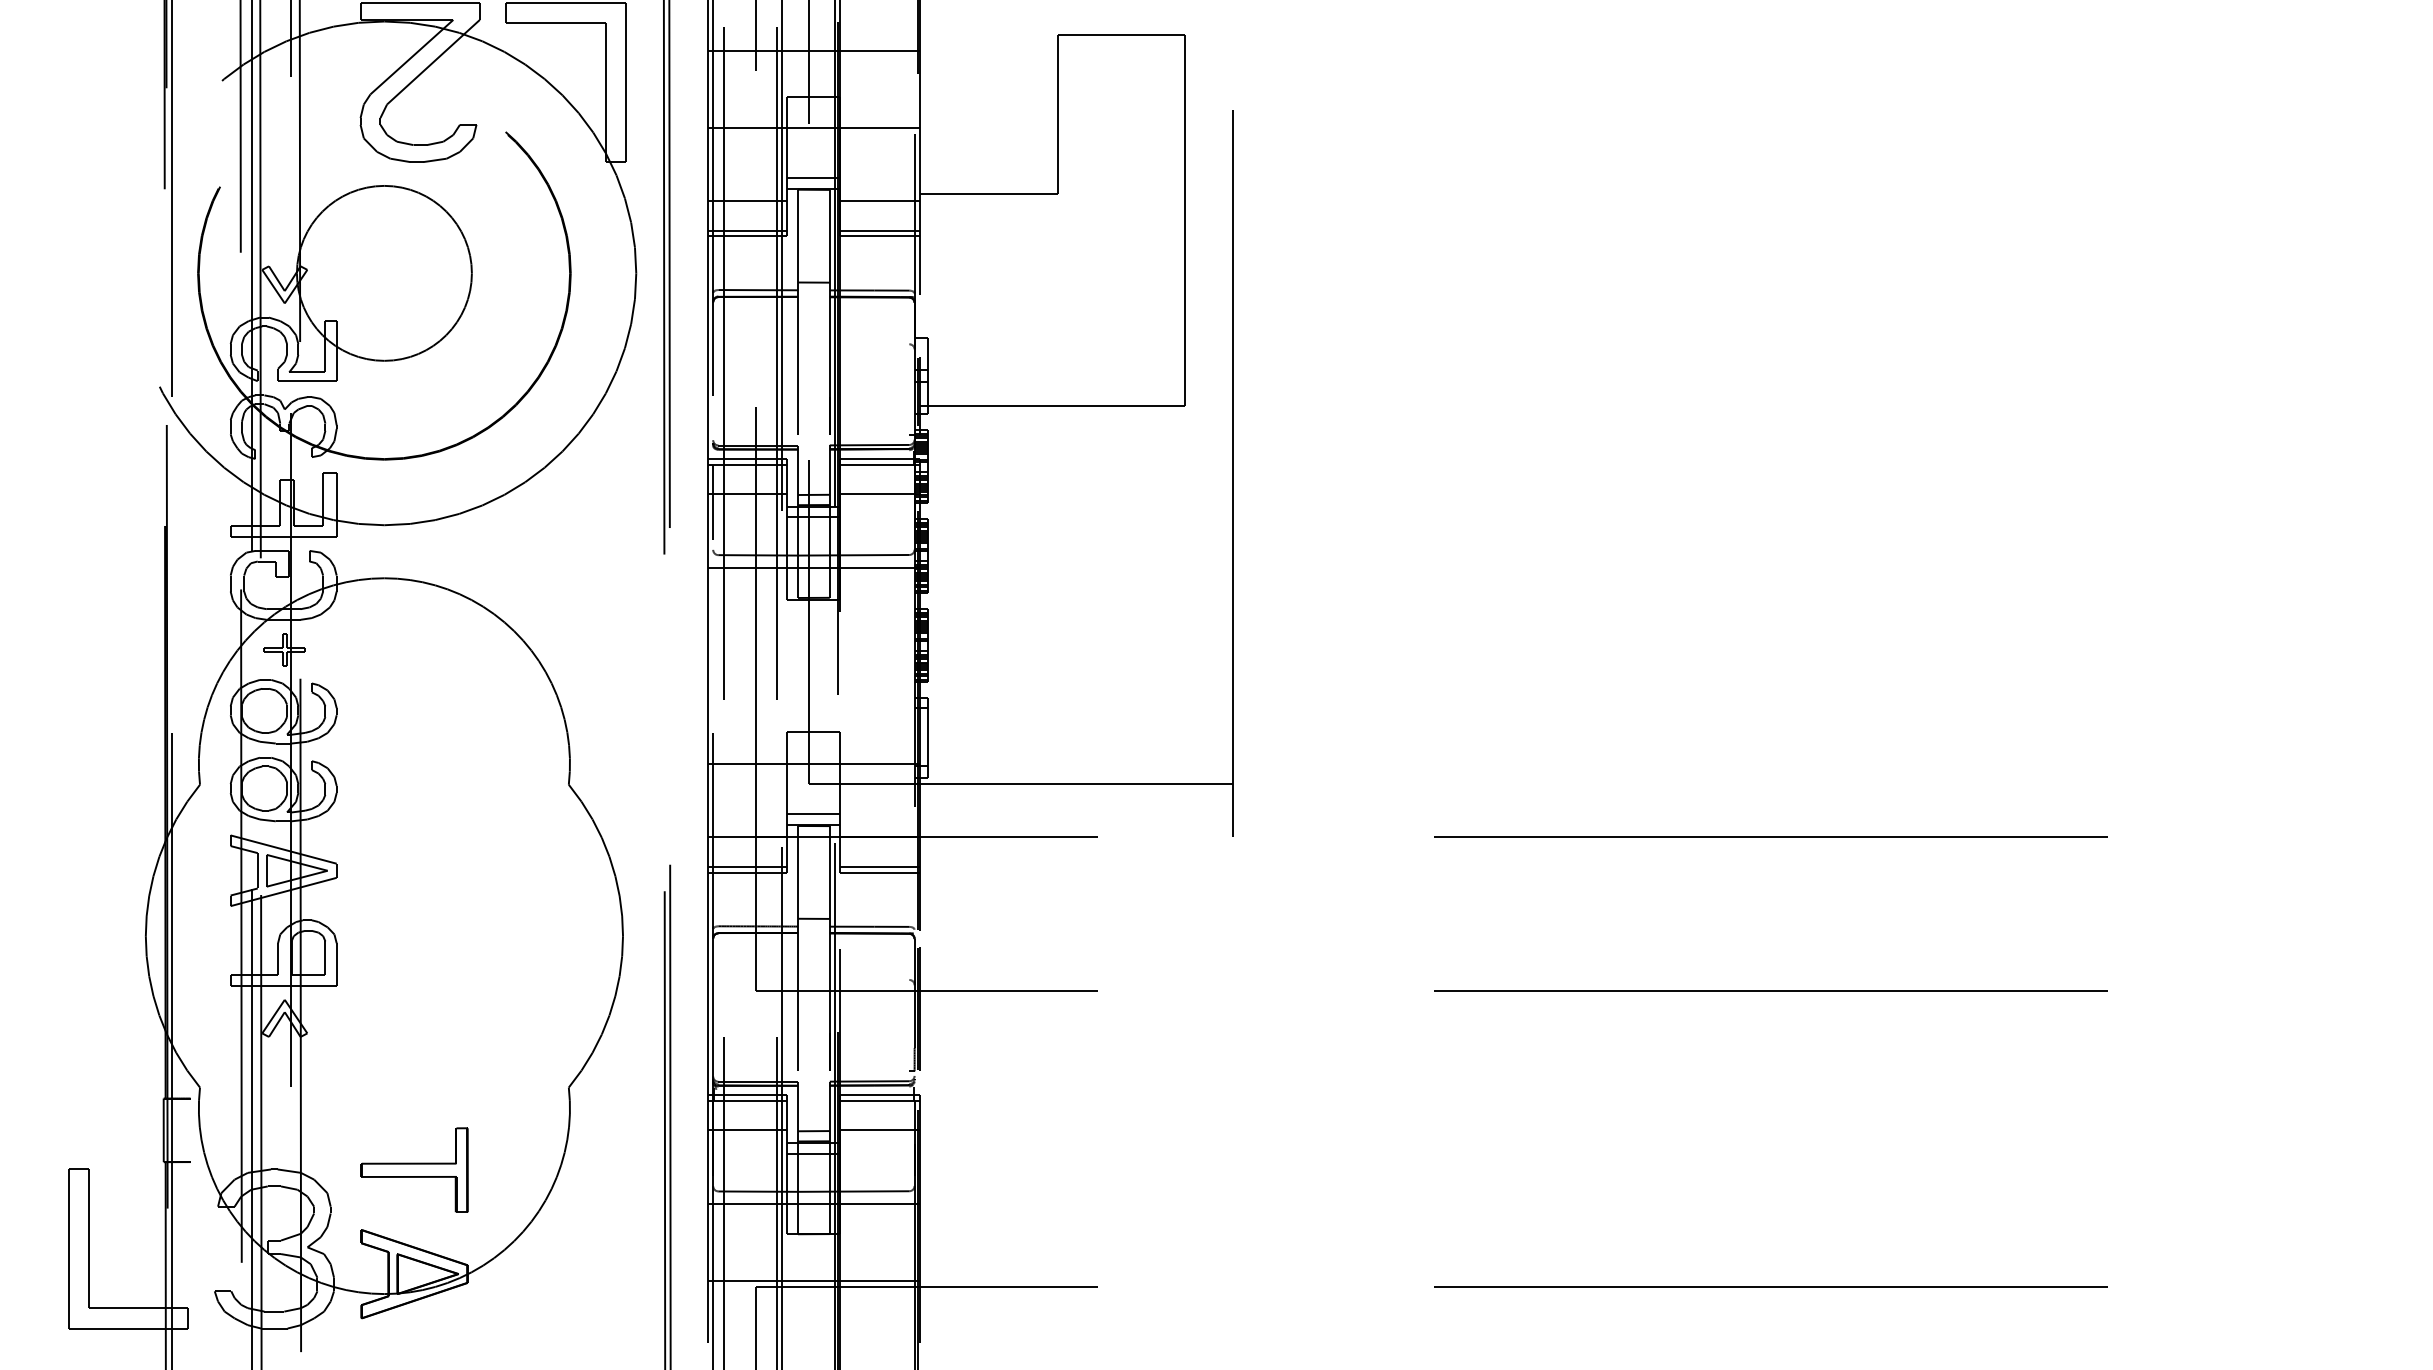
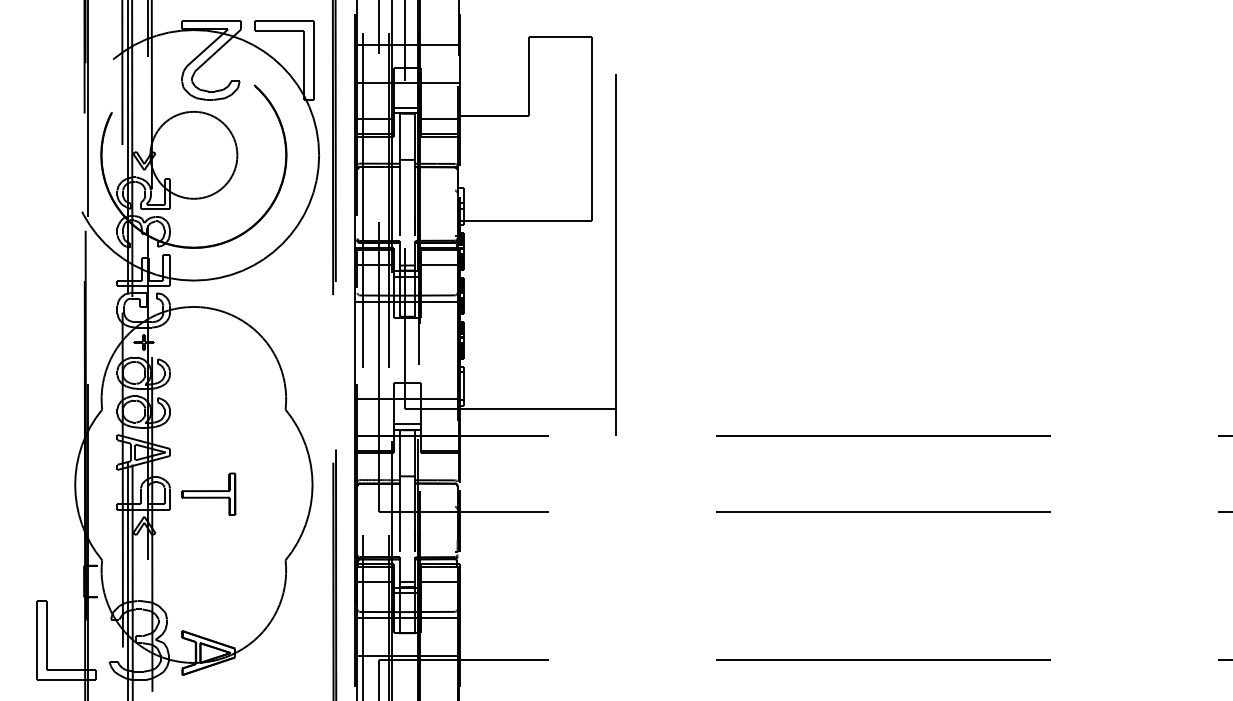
part: (413, 1168) -> (208, 493), moved

